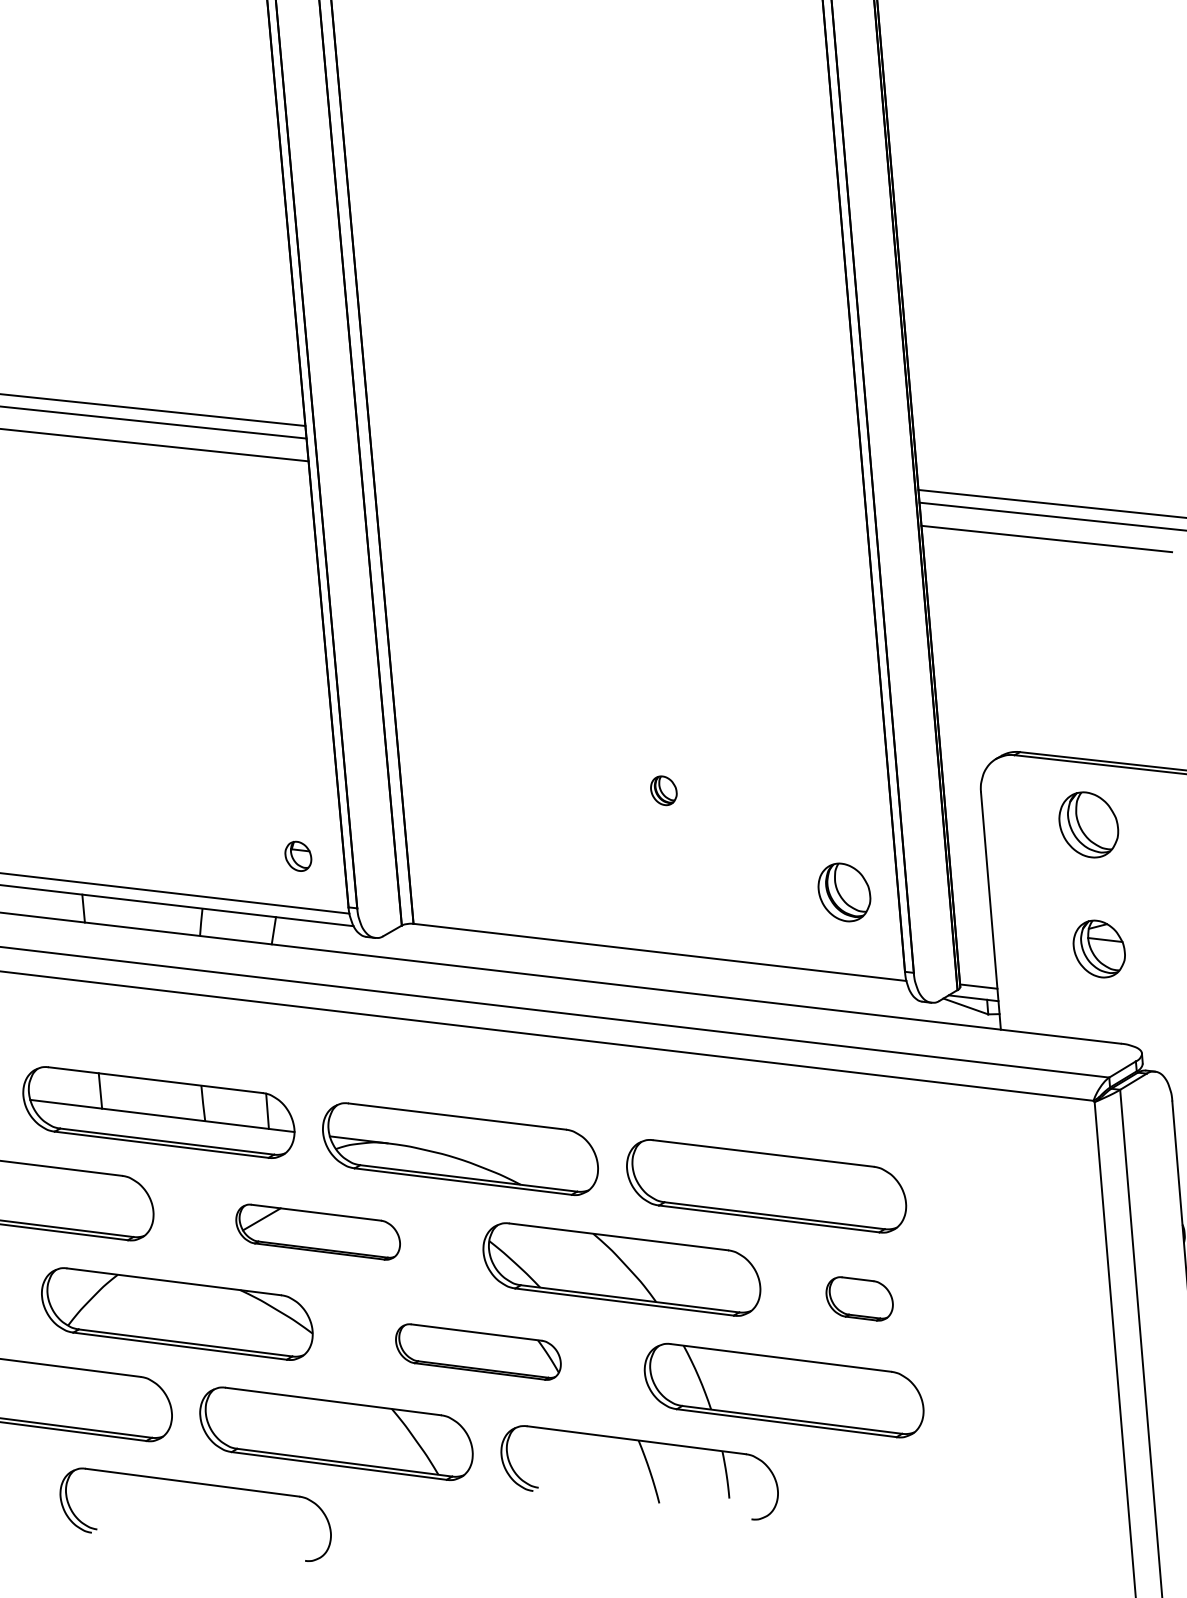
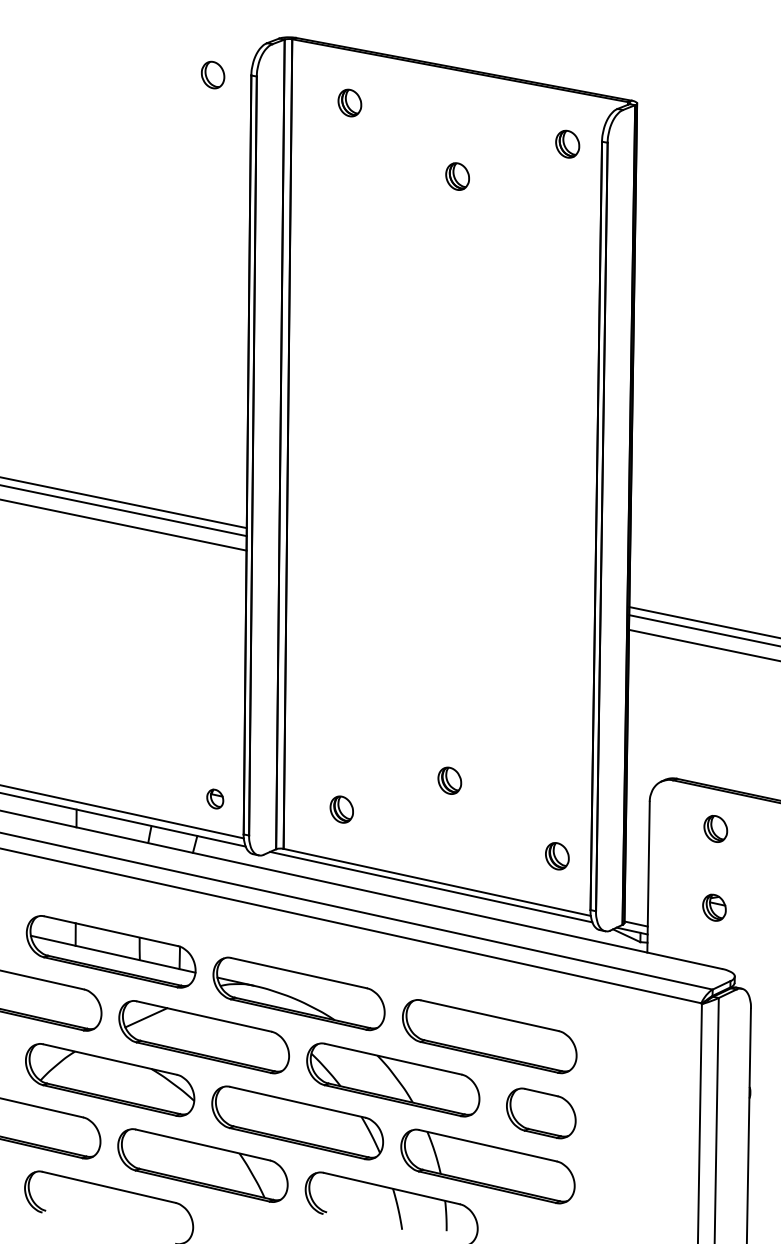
part: (663, 790) -> (449, 780), size x1.43
part: (1088, 824) -> (715, 828), size x0.62
part: (498, 852) -> (341, 809), added
part: (844, 892) -> (557, 856), size x0.71
part: (1099, 948) -> (714, 907), size x0.71
line: (651, 959) -> (431, 886), added
part: (317, 1232) -> (203, 1037), size x1.67
part: (859, 1298) -> (541, 1113), size x1.67
part: (478, 1351) -> (297, 1122), size x1.67

